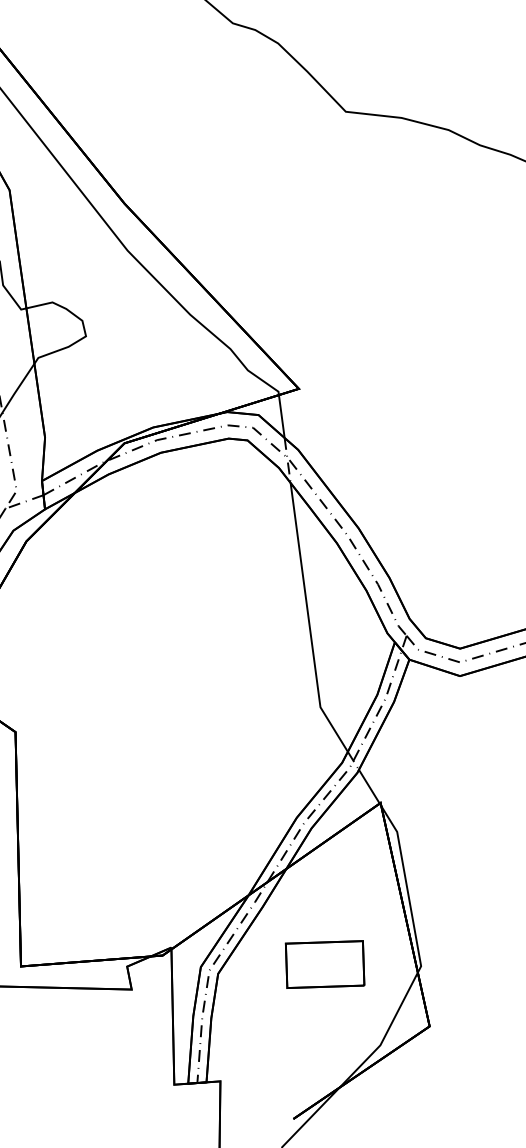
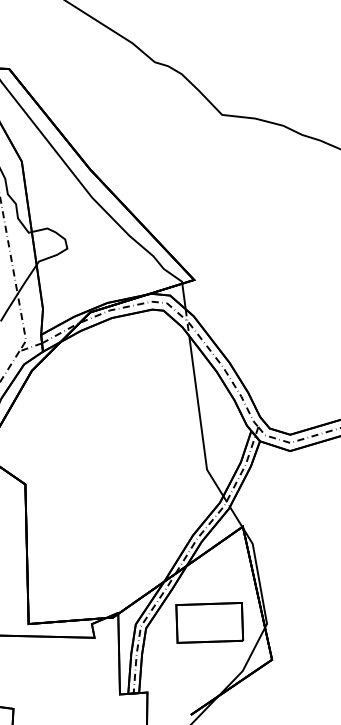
part: (324, 963) -> (209, 622), size x1.43

